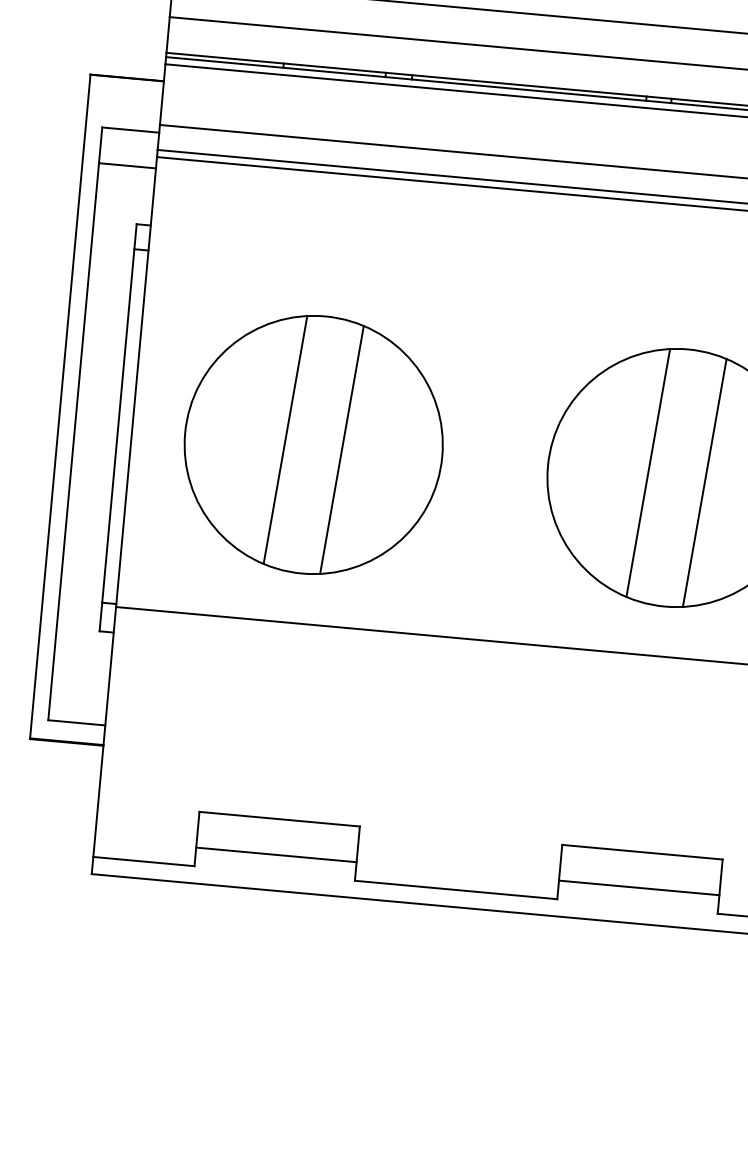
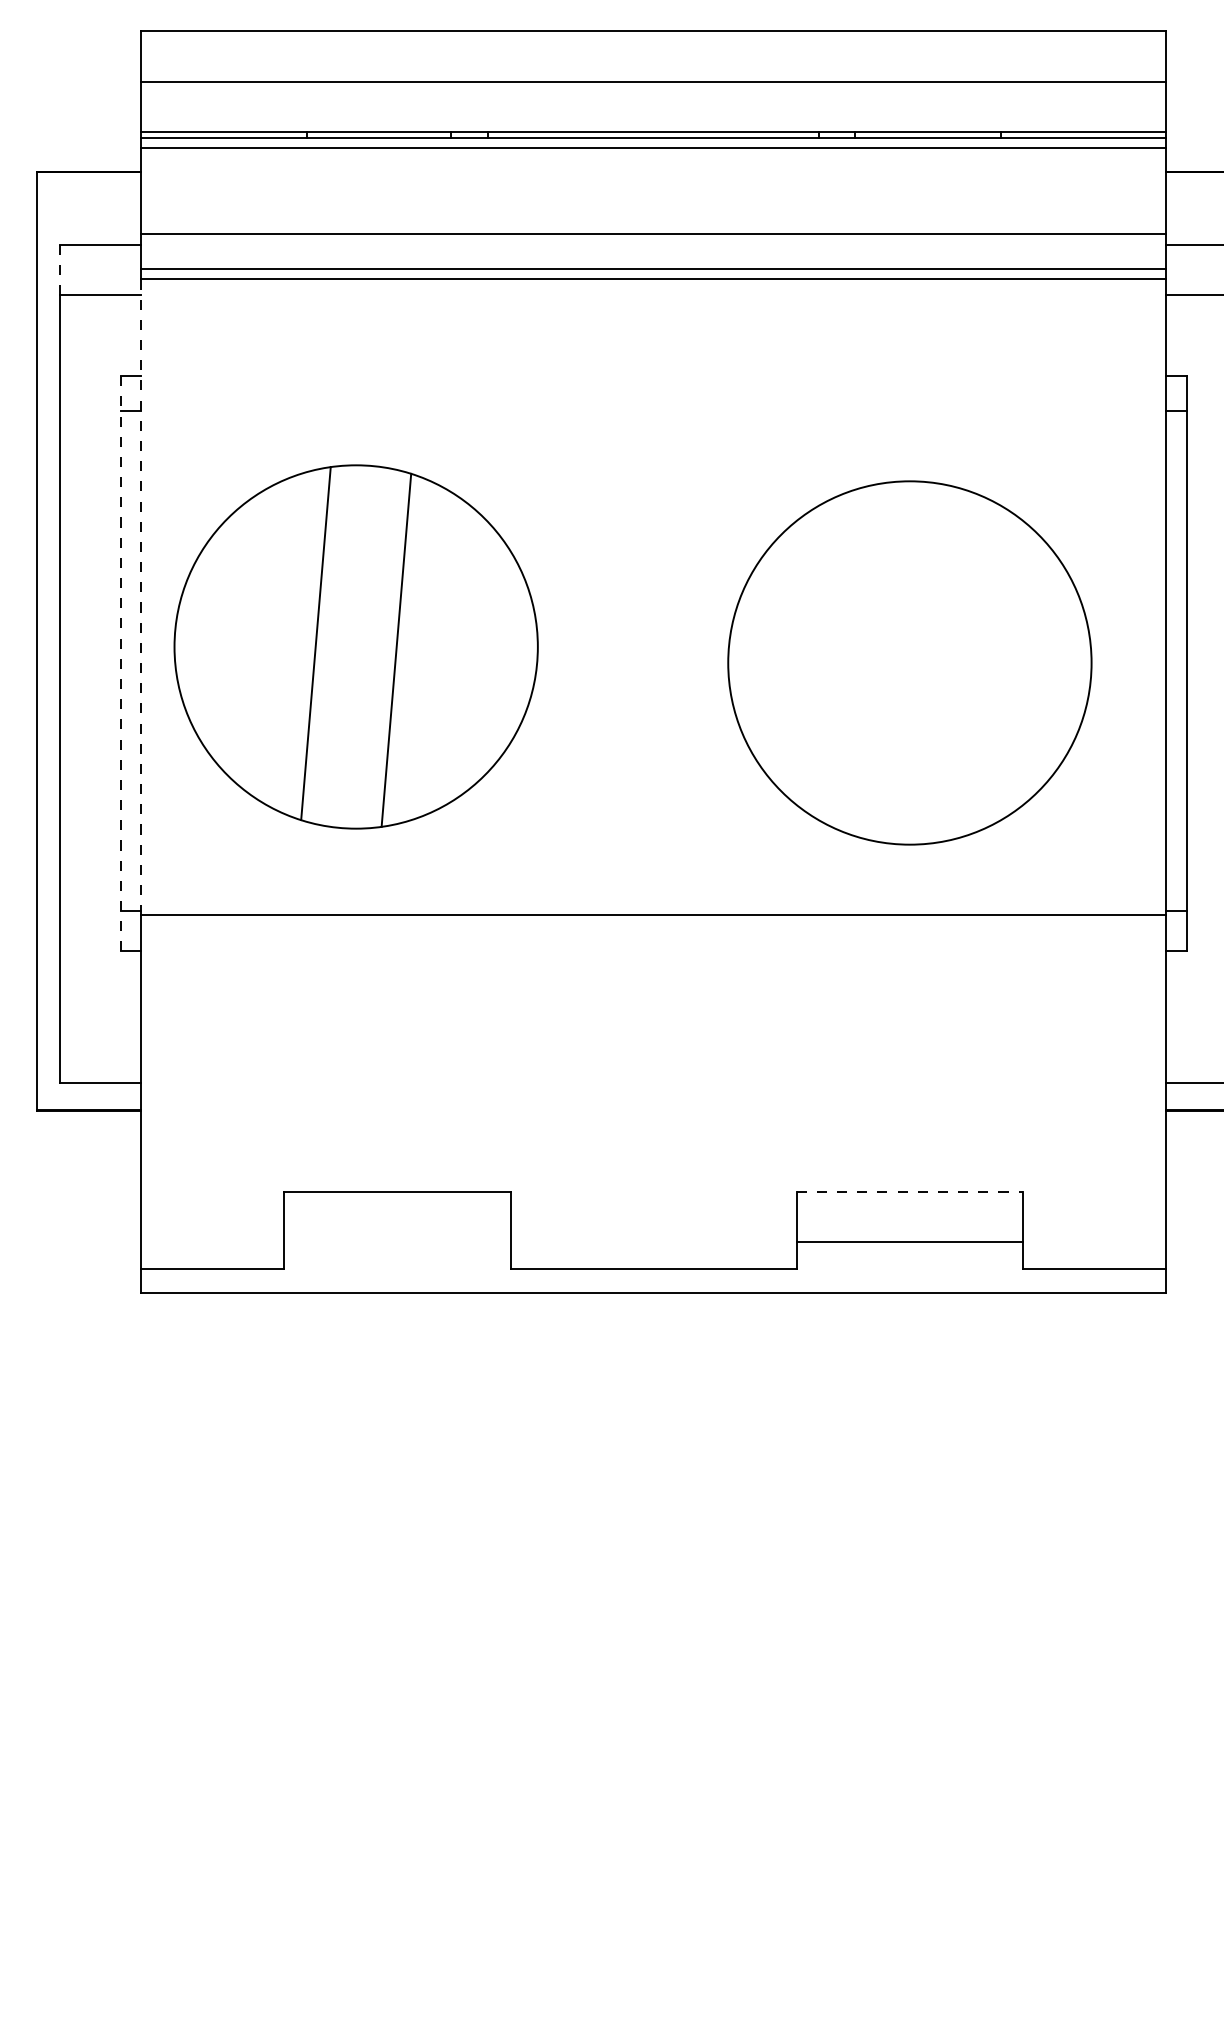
line: (100, 145) -> (60, 270), solid -> dashed
line: (136, 382) -> (140, 597), solid -> dashed
line: (117, 427) -> (120, 663), solid -> dashed
part: (313, 444) -> (355, 646), moved
line: (648, 472) -> (869, 659), removed
line: (704, 482) -> (949, 665), removed
line: (642, 851) -> (910, 1191), solid -> dashed
line: (275, 854) -> (396, 1242), removed

